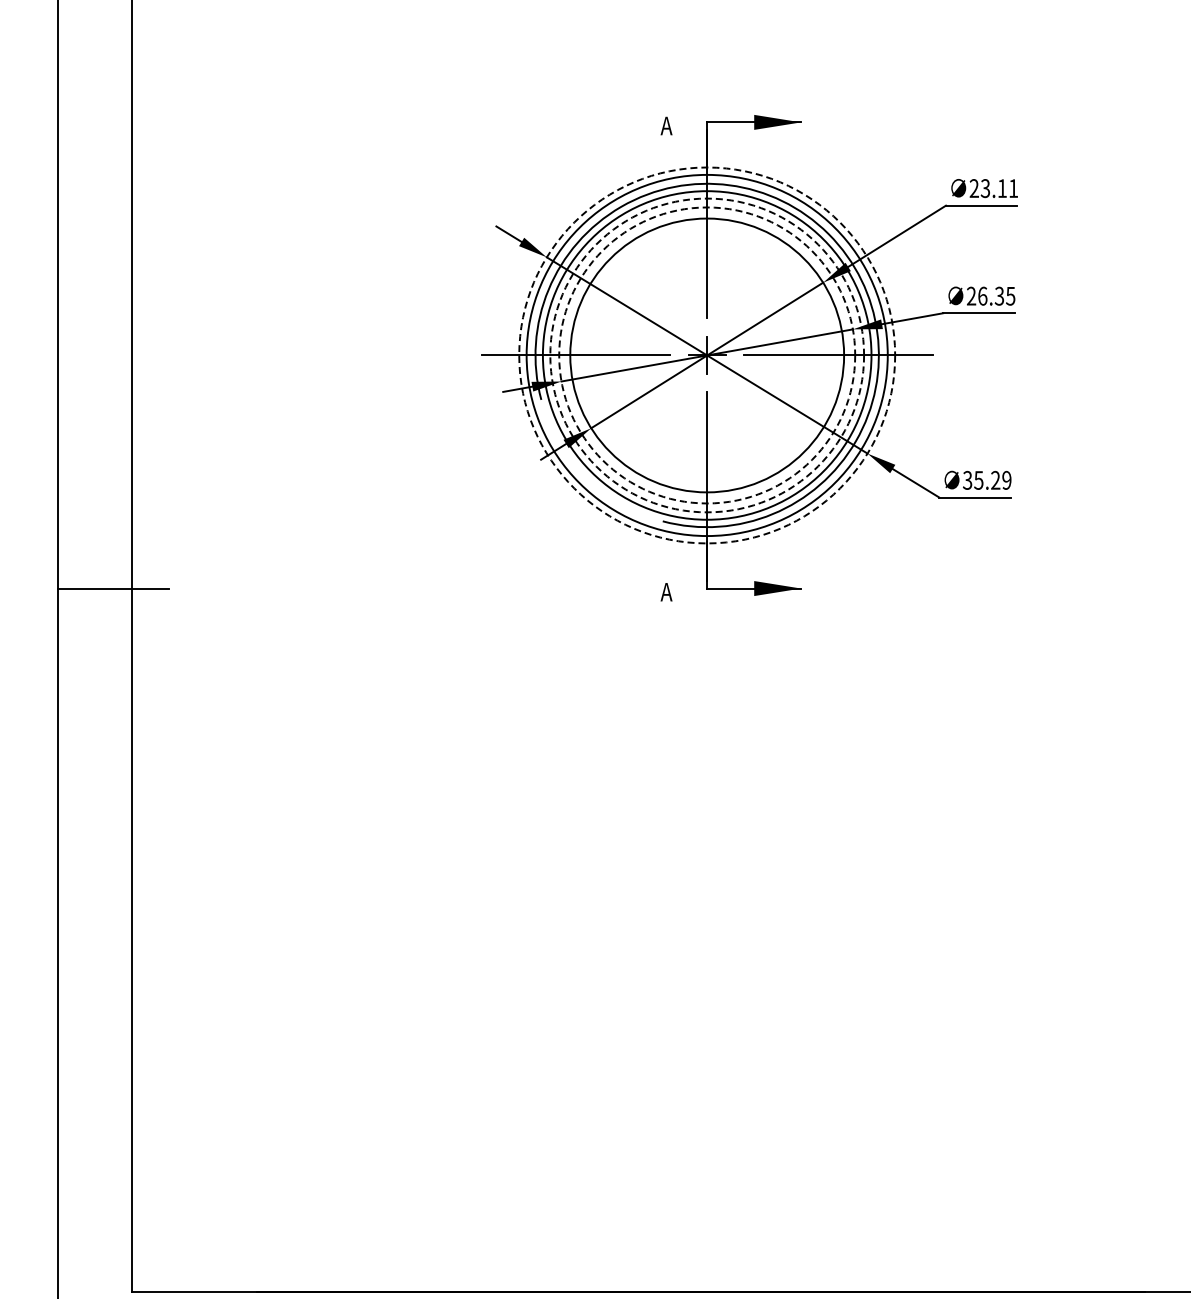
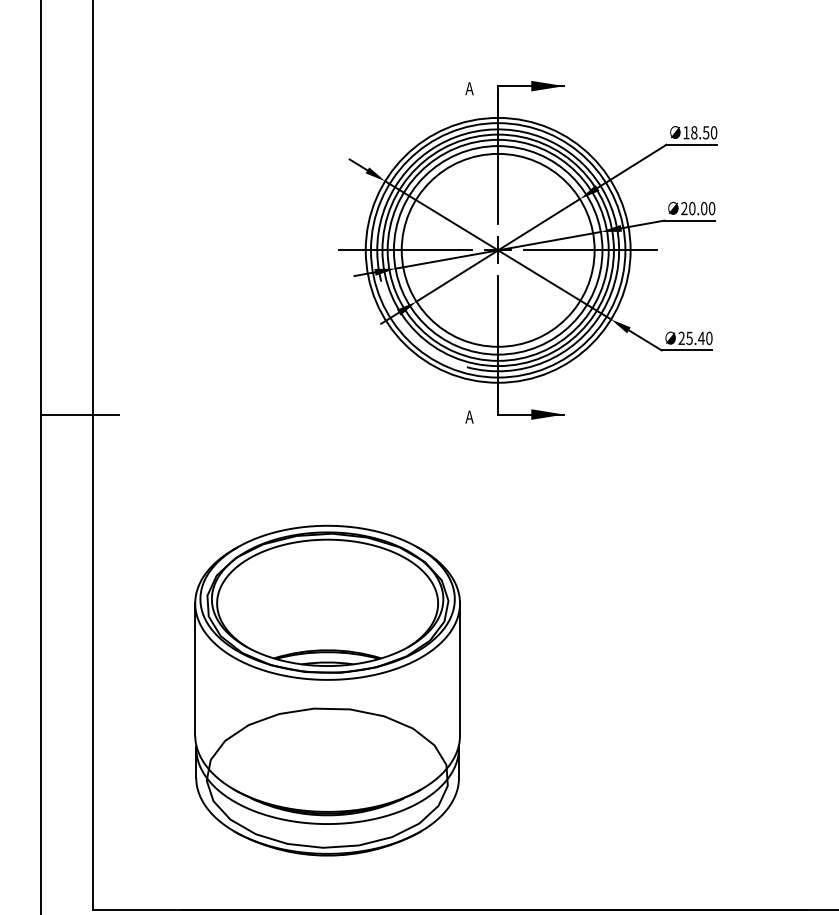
text: (993, 188) -> (699, 132), 23.11 -> 18.50
text: (996, 295) -> (702, 208), 26.35 -> 20.00
circle: (707, 355) -> (498, 250), dashed -> solid
circle: (707, 355) -> (498, 250), dashed -> solid
circle: (707, 355) -> (498, 250), dashed -> solid
text: (987, 479) -> (695, 337), 35.29 -> 25.40
part: (464, 980) -> (327, 690), added

